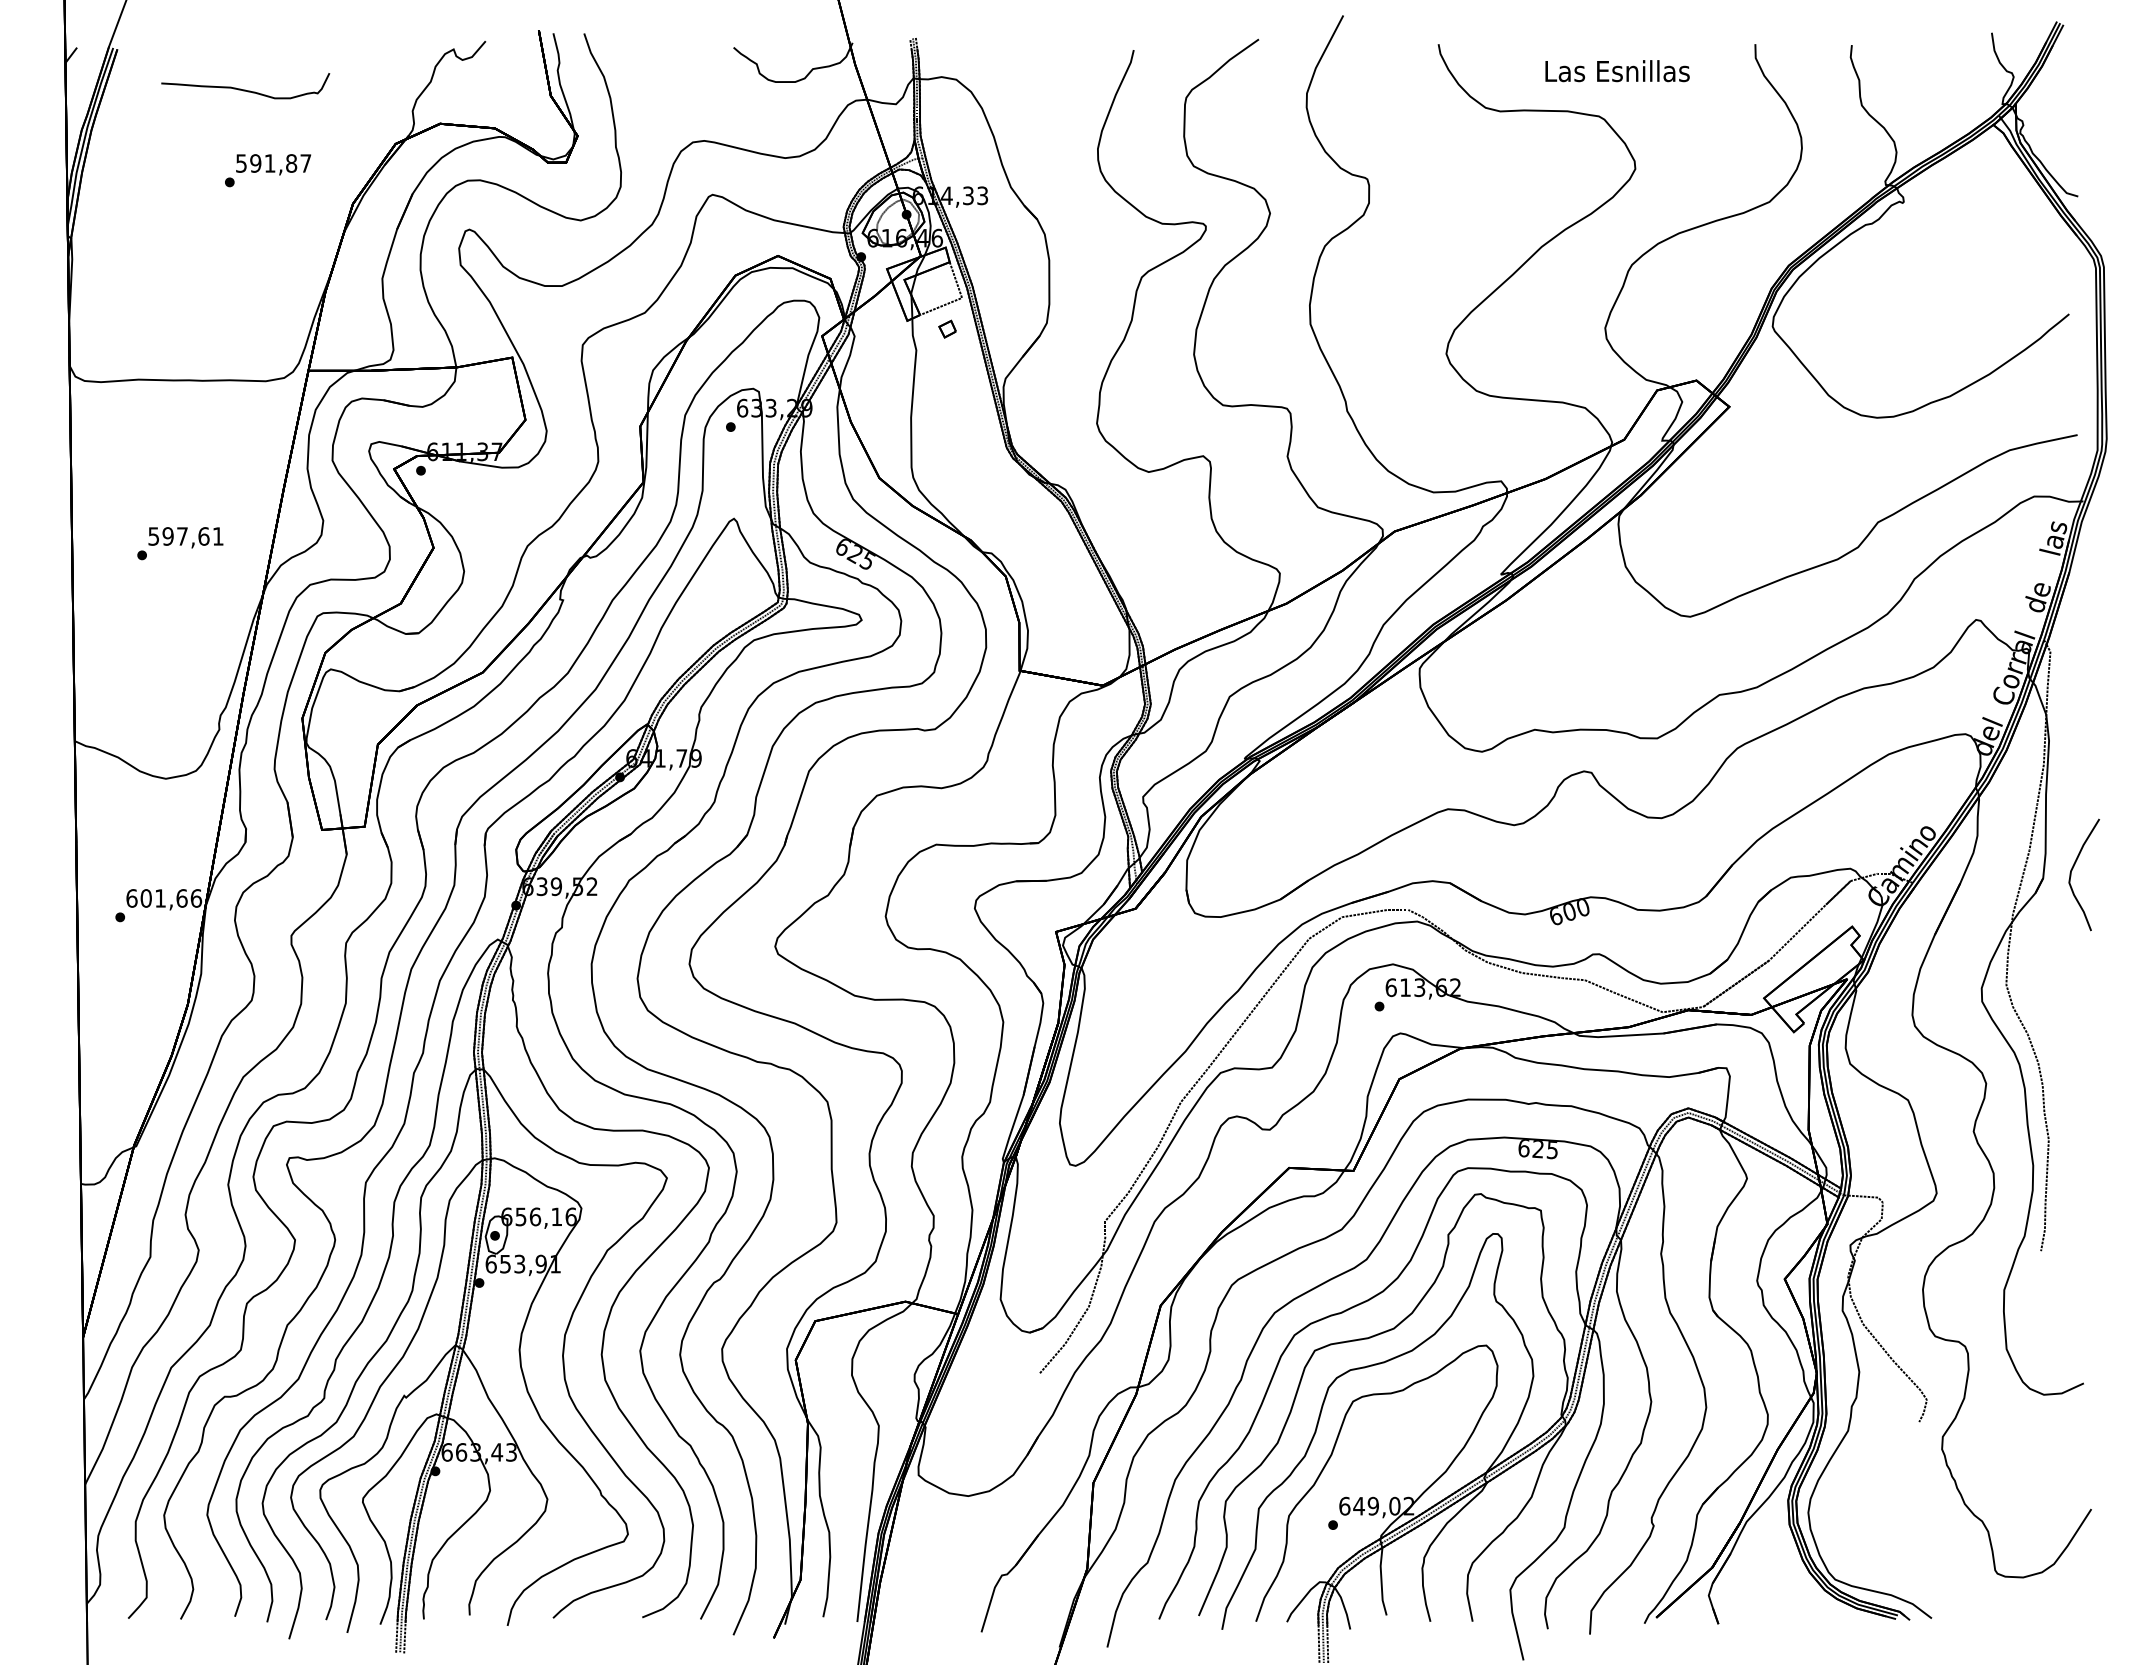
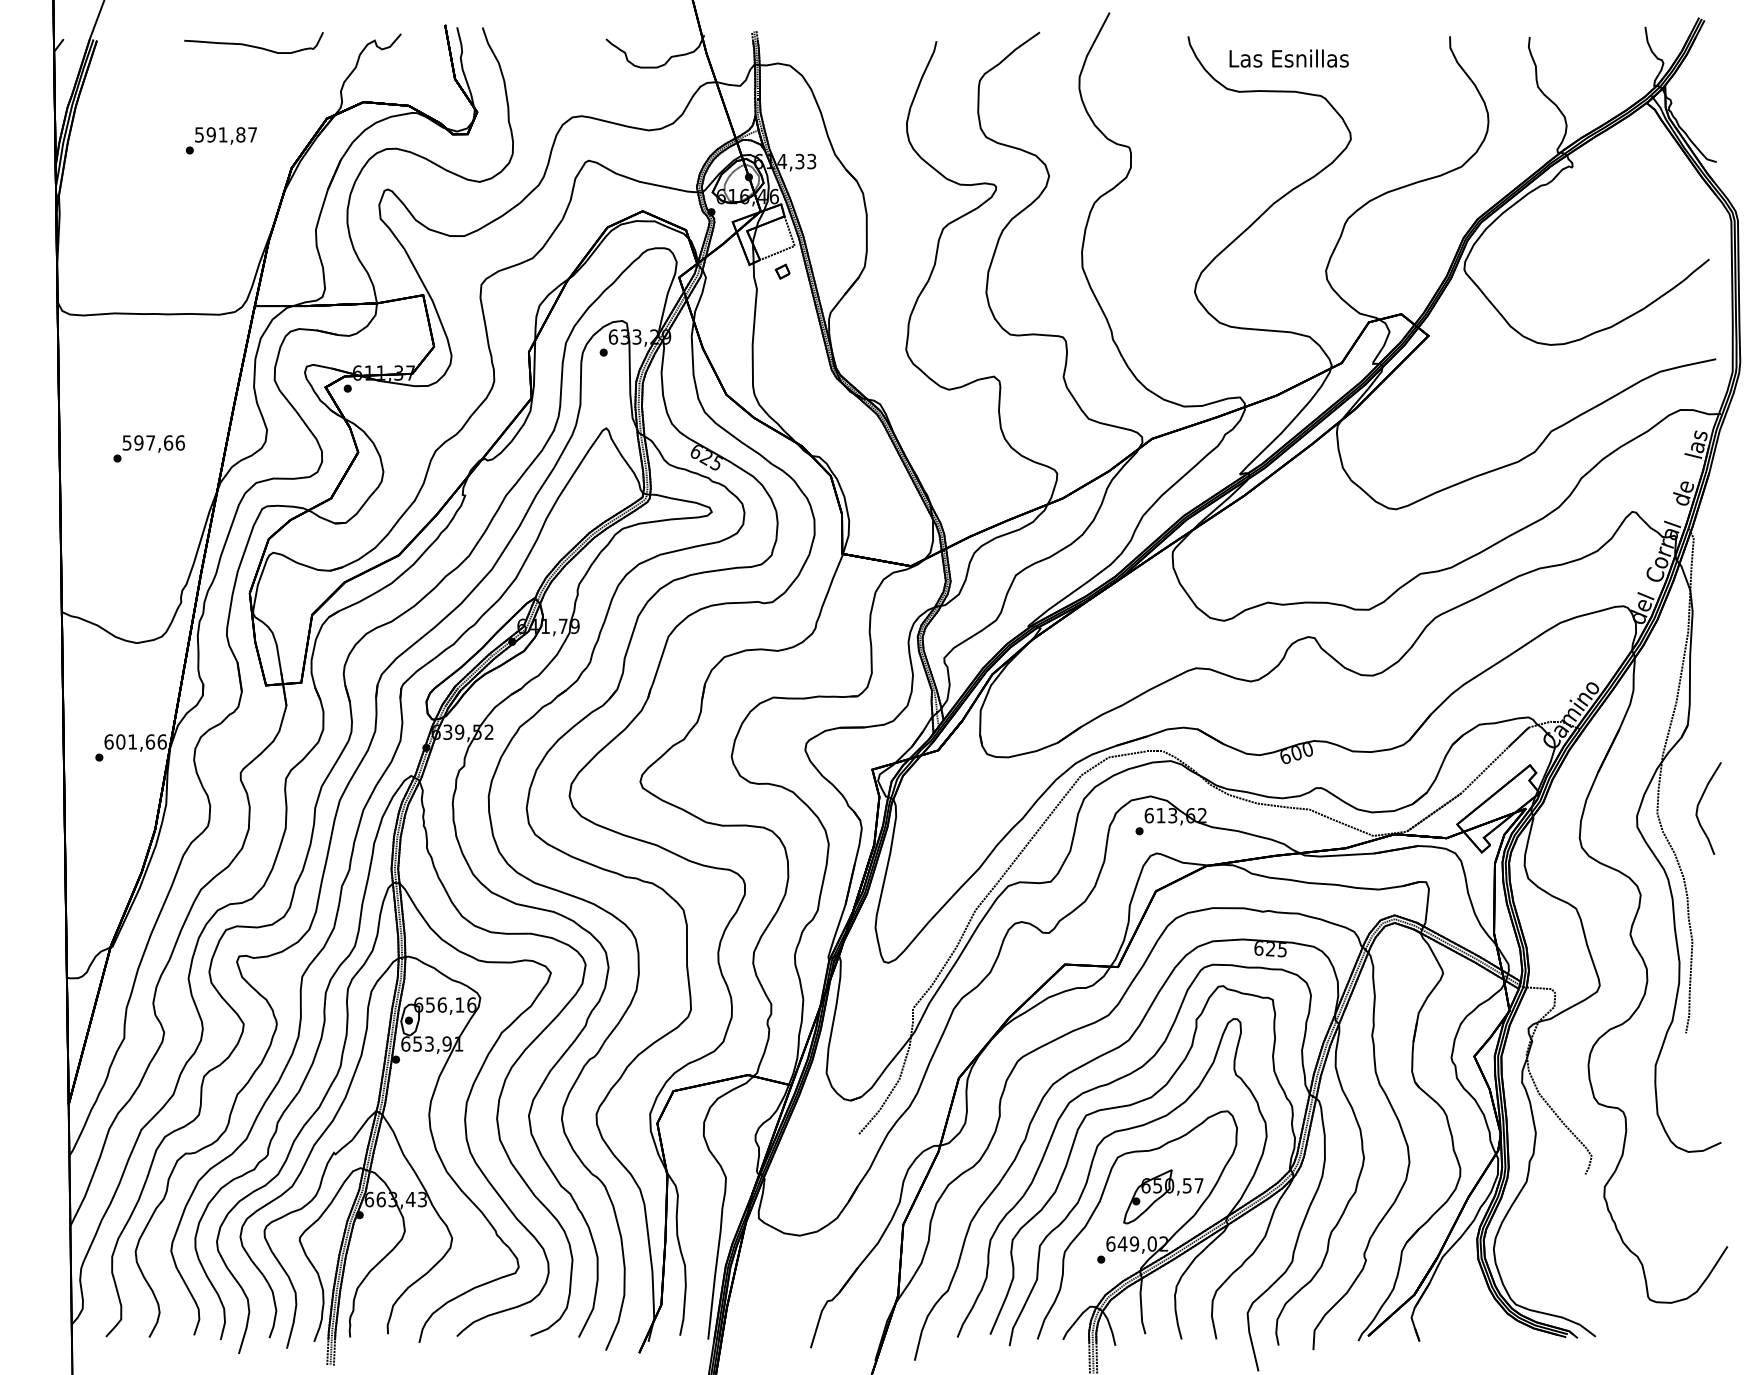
text: (1616, 71) -> (1288, 58), moved
curve: (245, 89) -> (253, 45), moved
text: (218, 535) -> (180, 442), 597,61 -> 597,66
curve: (2073, 870) -> (1699, 804), moved
part: (1408, 1448) -> (1163, 1196), added

